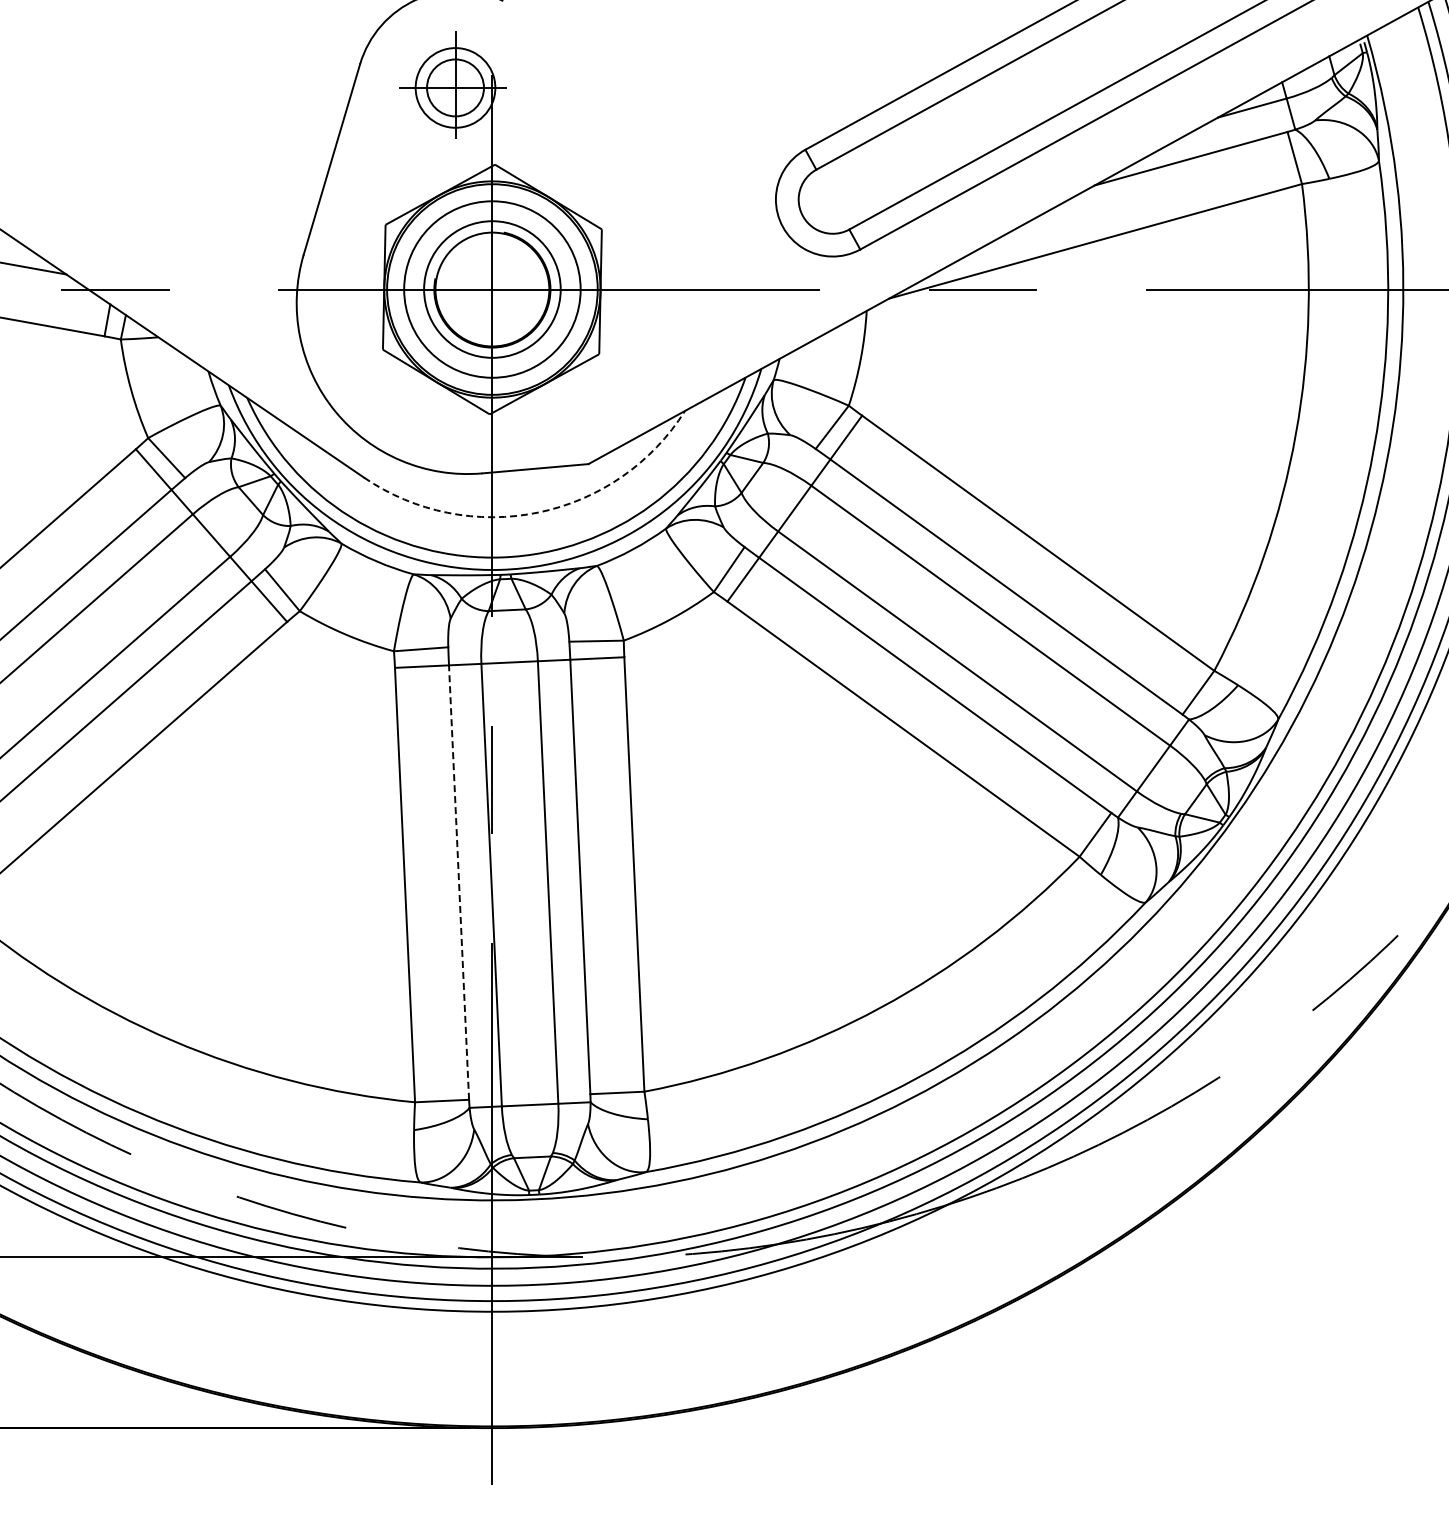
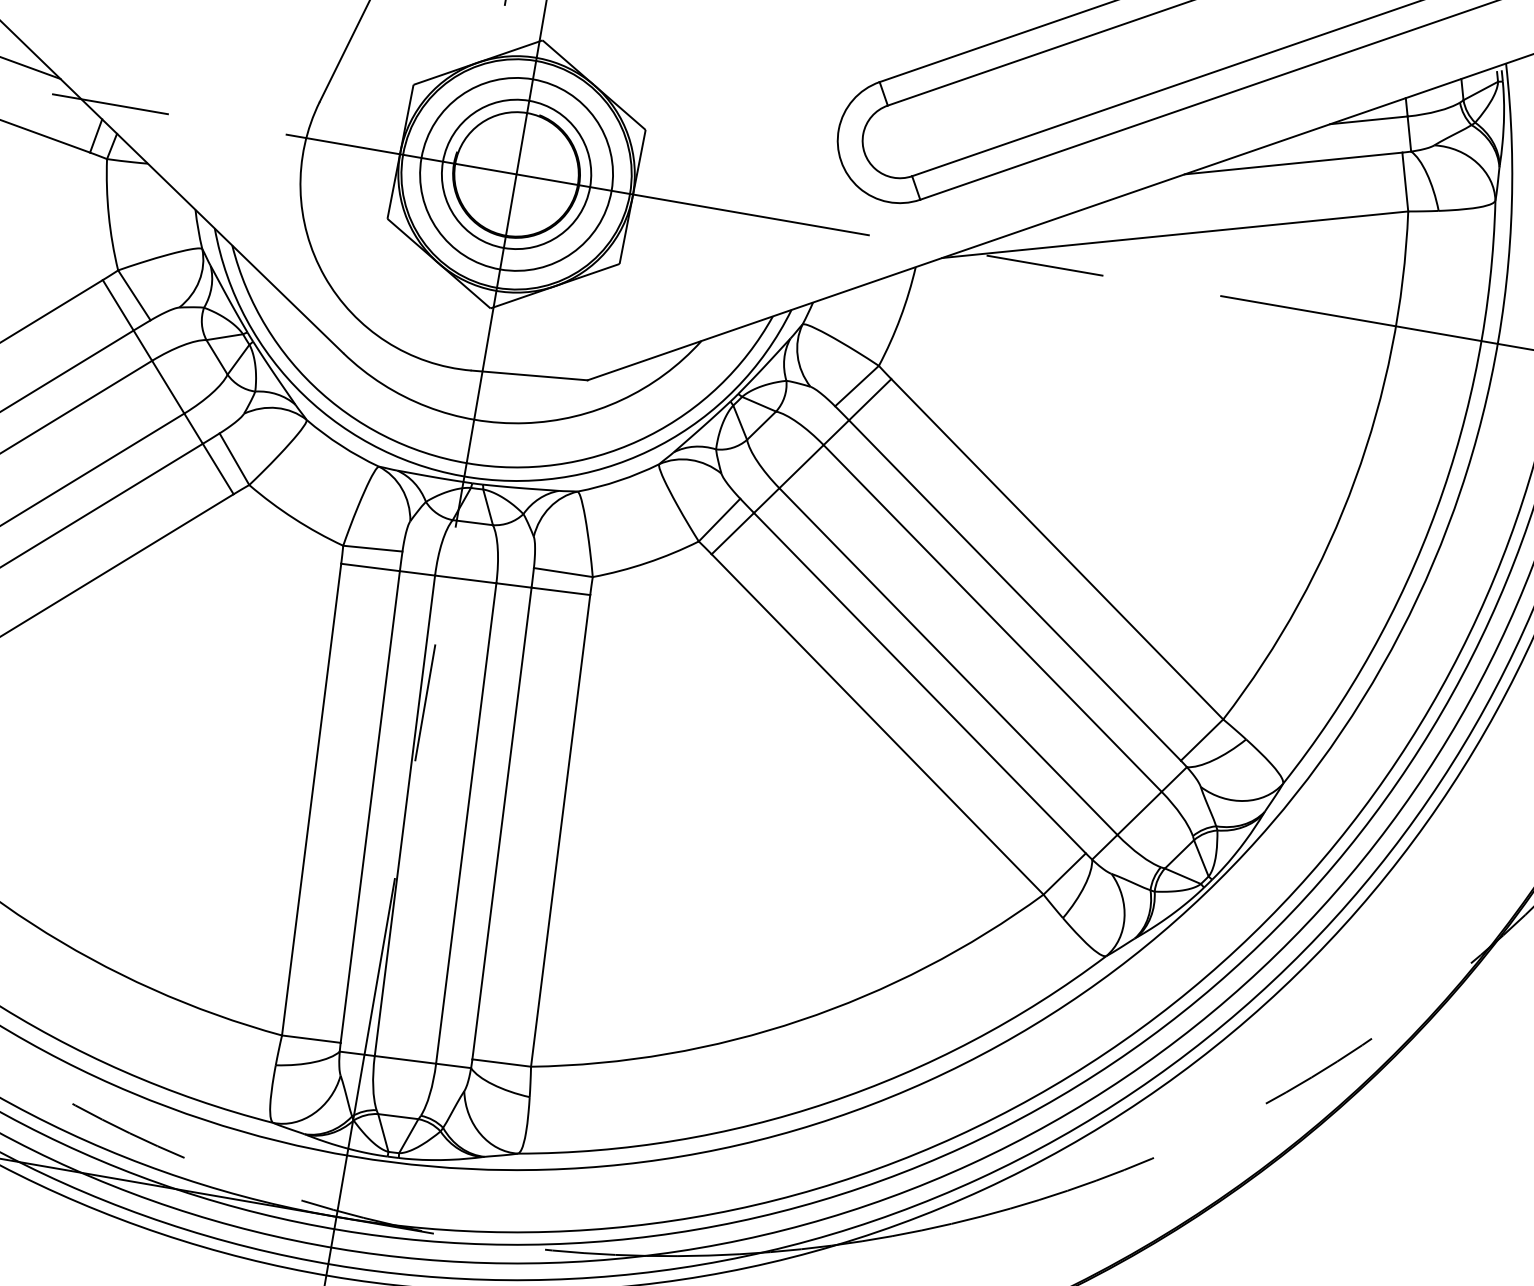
arc: (538, 512) -> (524, 423), dashed -> solid
line: (459, 882) -> (370, 806), dashed -> solid

